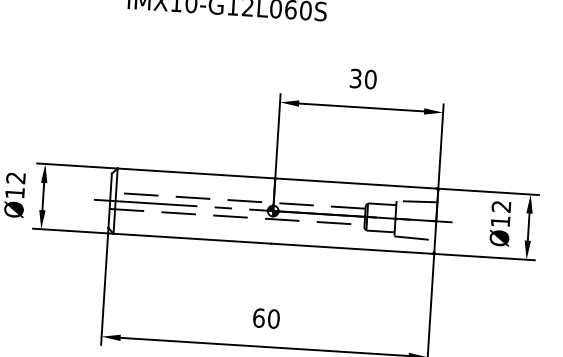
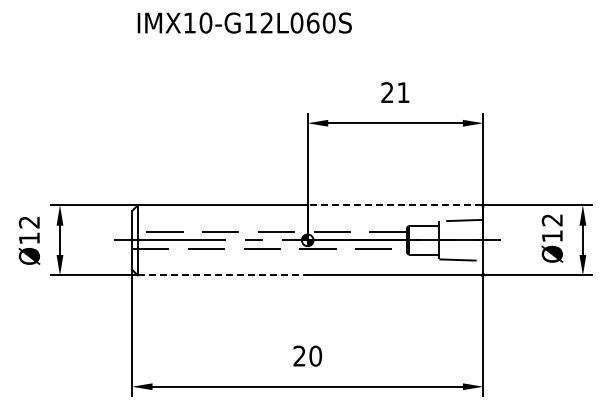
text: (363, 78) -> (395, 92), 30 -> 21
line: (355, 183) -> (394, 205), solid -> dashed
line: (192, 238) -> (222, 275), solid -> dashed
text: (258, 317) -> (299, 355), 60 -> 20

